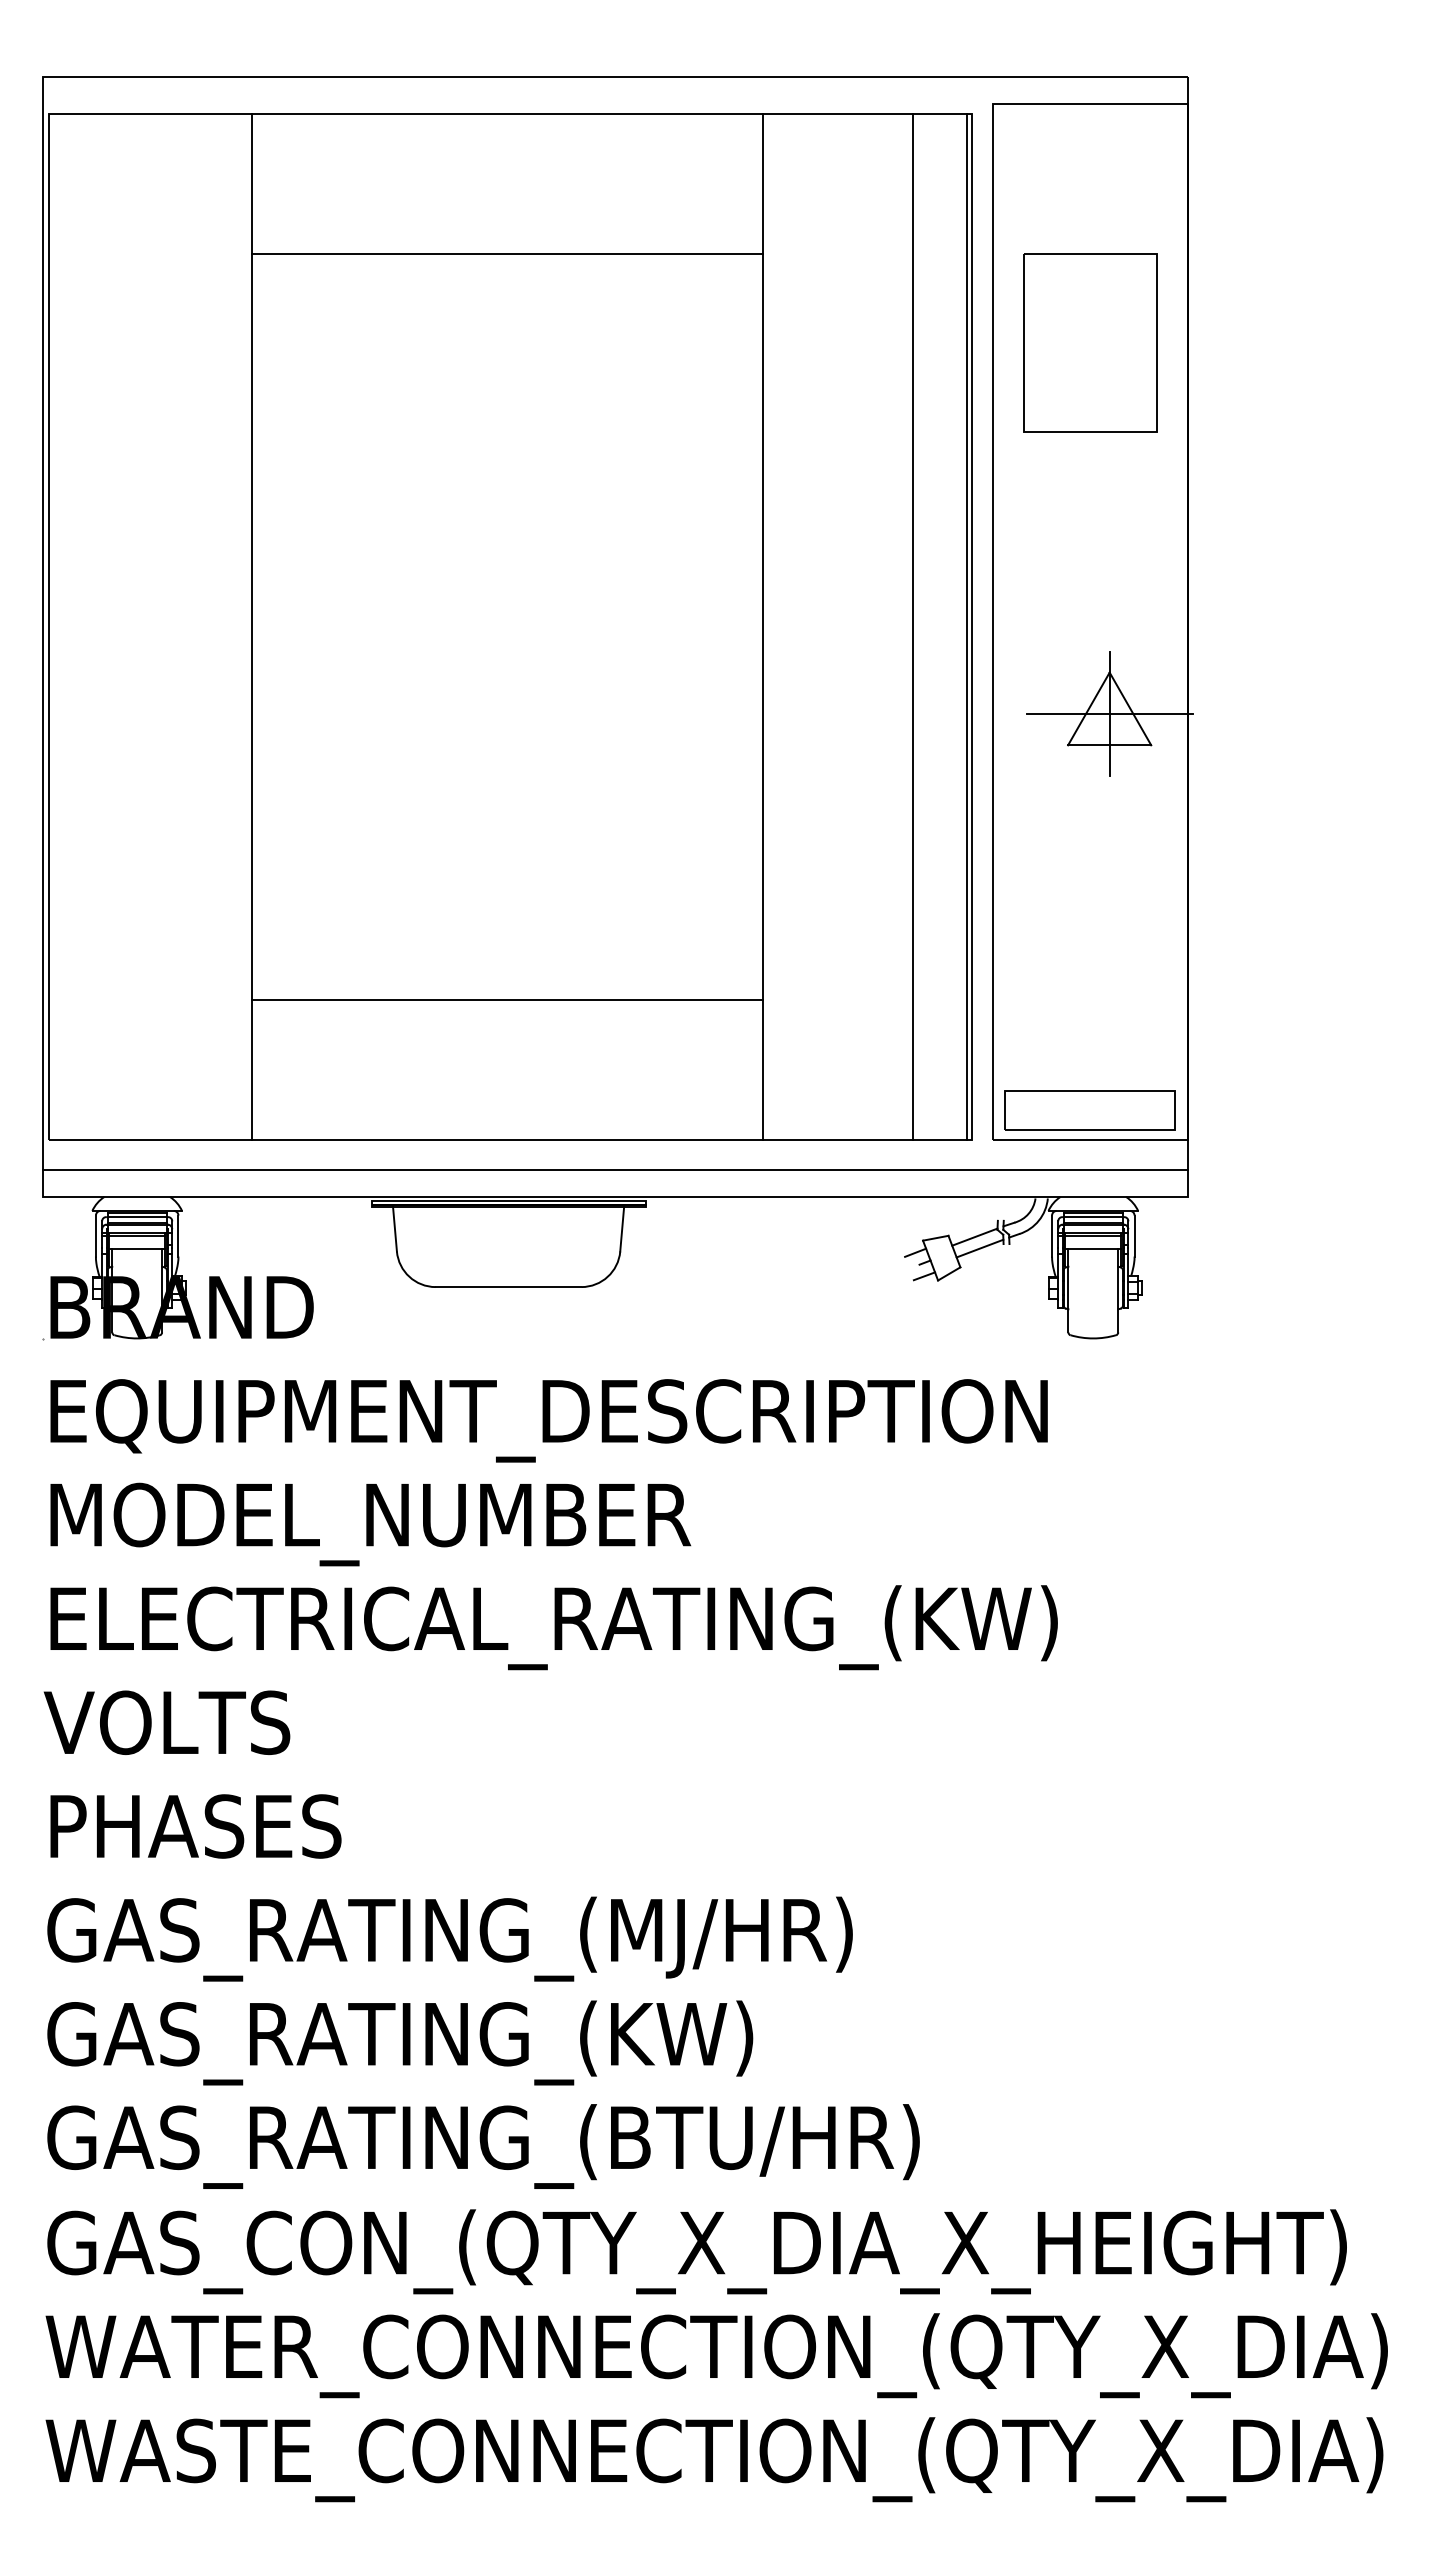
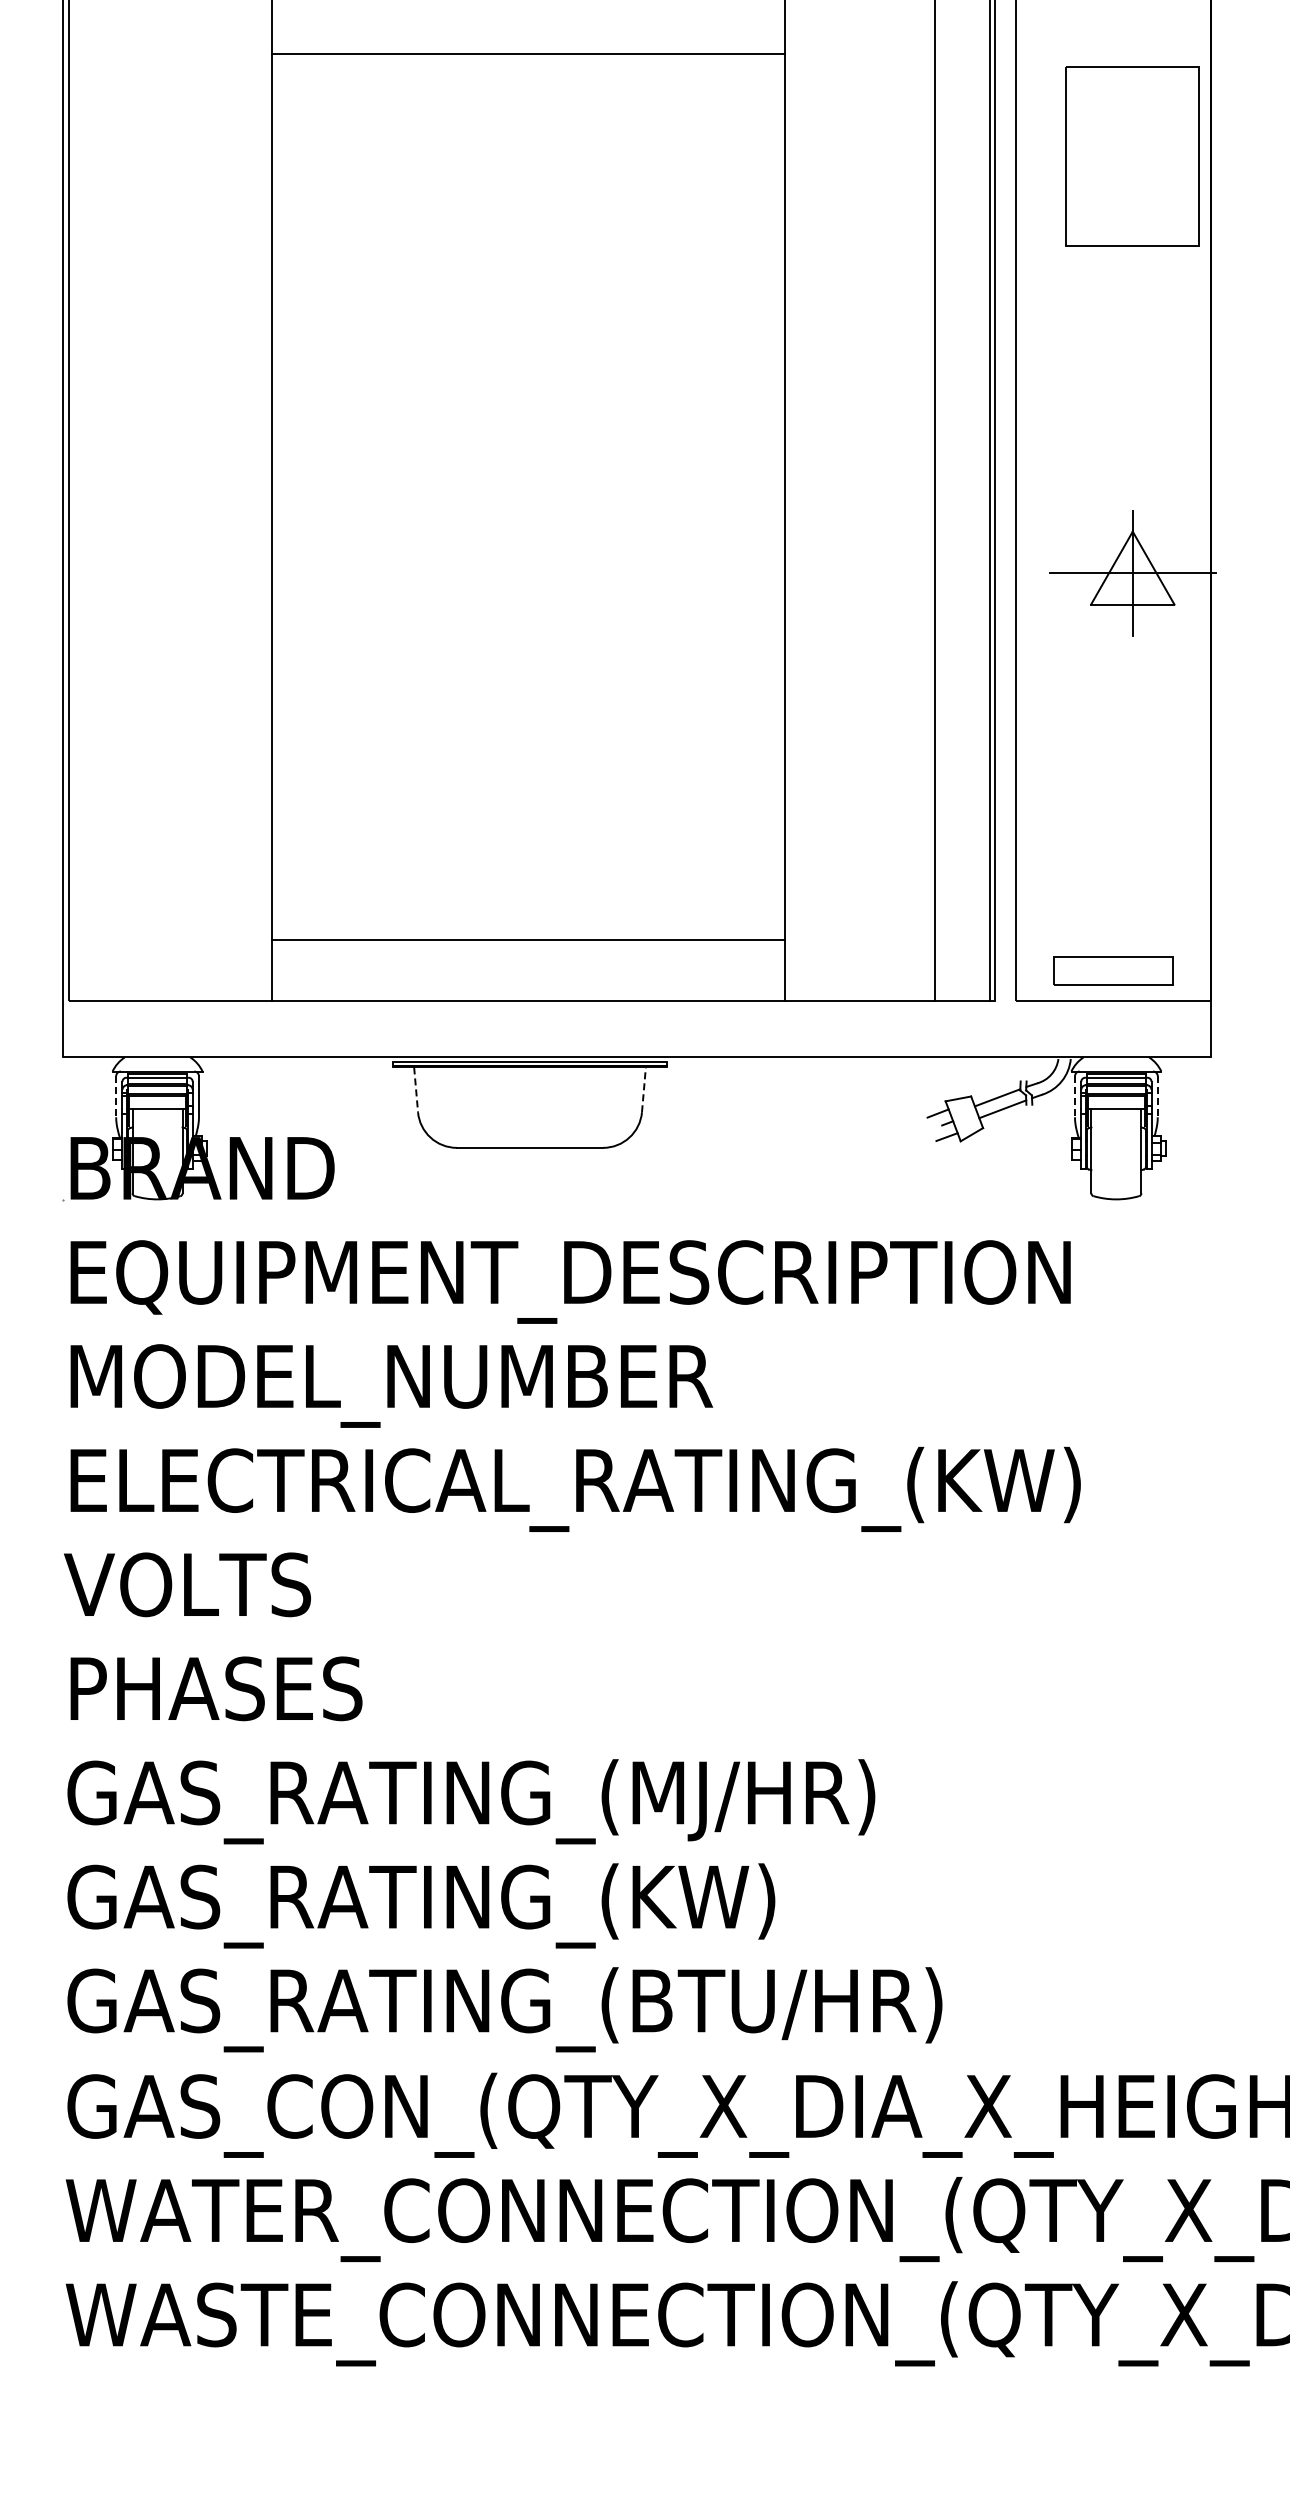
line: (507, 253) -> (528, 53), moved
part: (1090, 342) -> (1132, 155), moved
line: (507, 1000) -> (528, 940), moved
part: (1089, 1110) -> (1112, 970), size x0.7
line: (614, 1169) -> (636, 1029), removed
line: (622, 1228) -> (644, 1089), solid -> dashed
line: (395, 1229) -> (416, 1090), solid -> dashed
line: (95, 1236) -> (115, 1097), solid -> dashed
line: (1052, 1236) -> (1075, 1097), solid -> dashed
line: (1134, 1236) -> (1157, 1097), solid -> dashed

